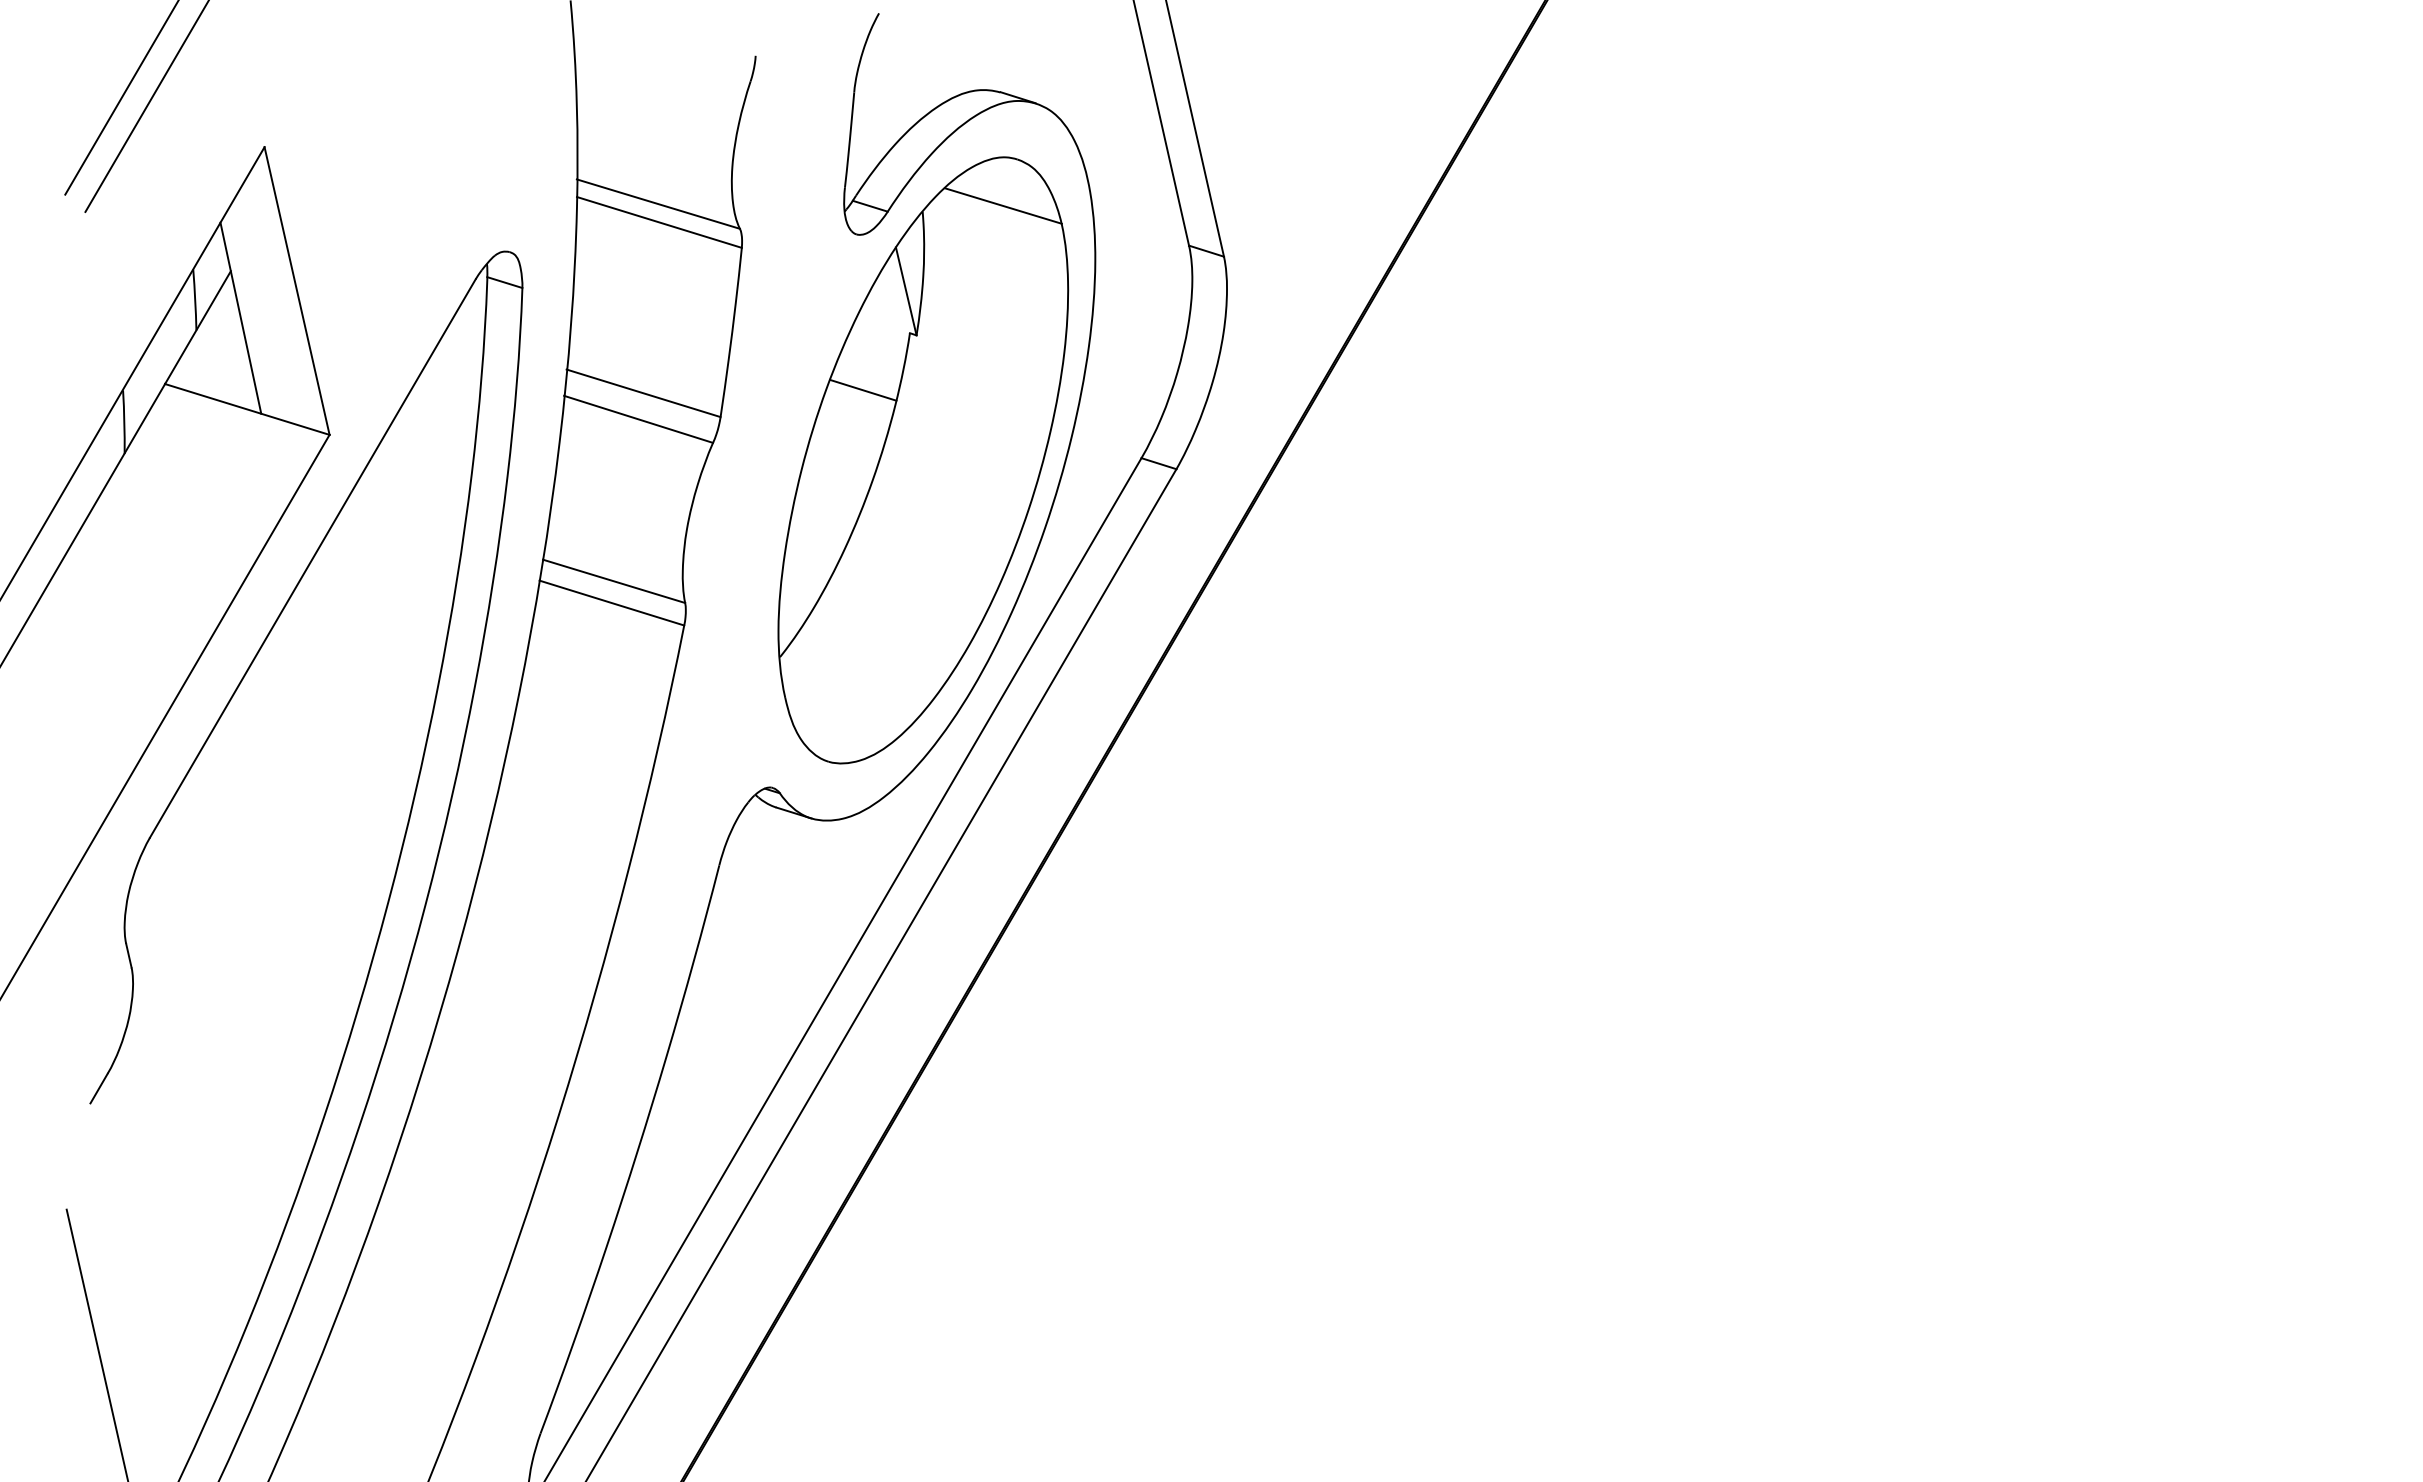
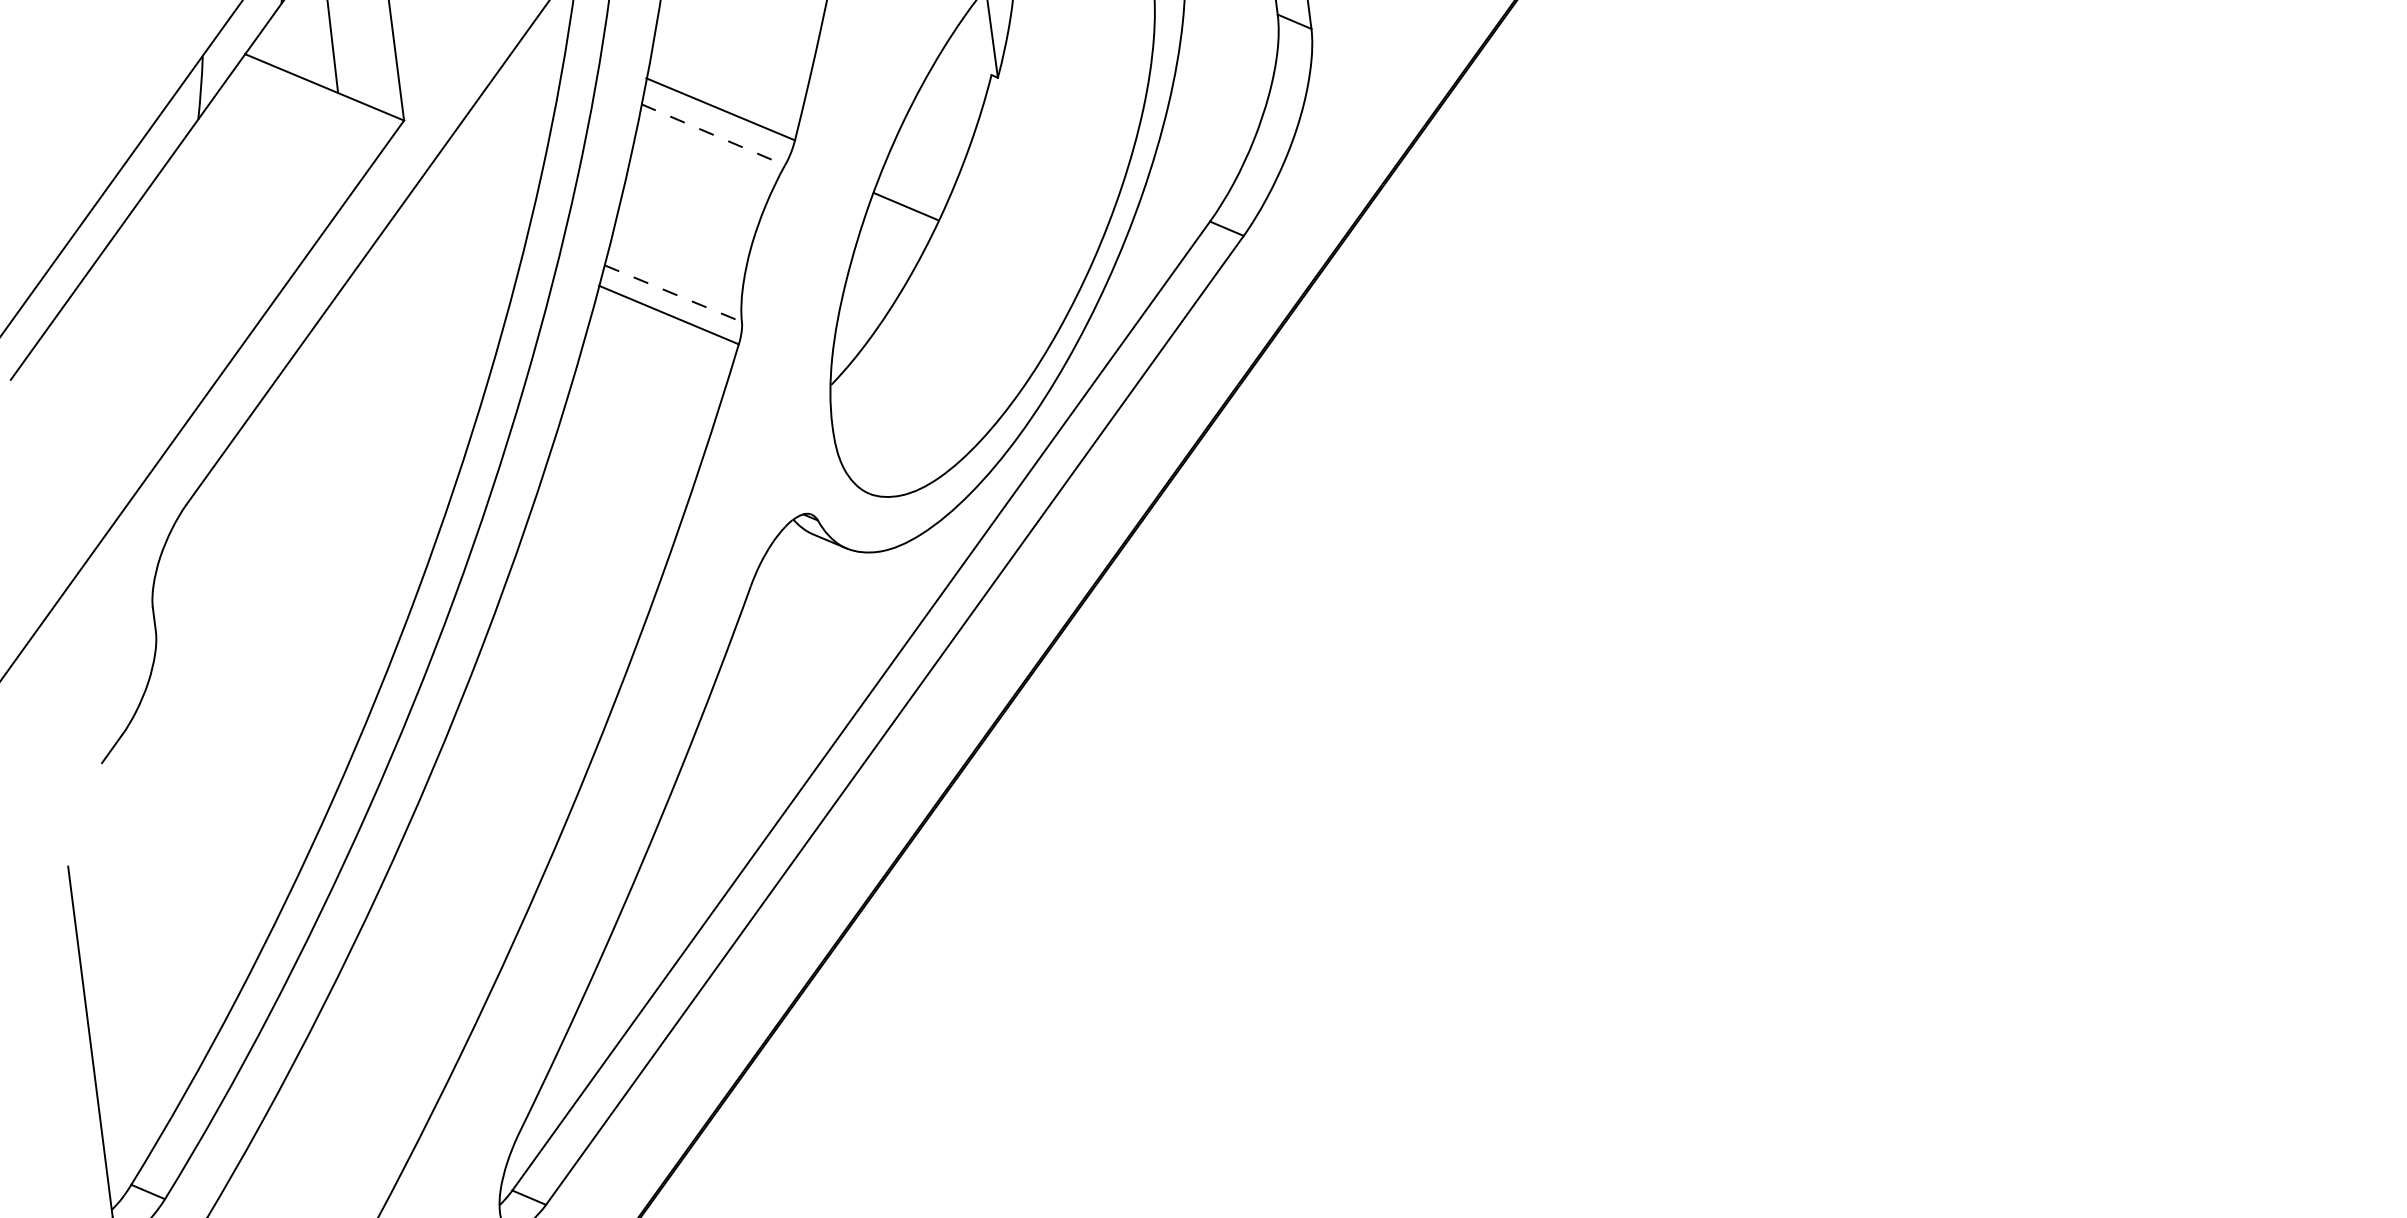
line: (863, 389) -> (906, 205), moved
line: (639, 419) -> (714, 134), solid -> dashed
line: (614, 581) -> (673, 293), solid -> dashed

